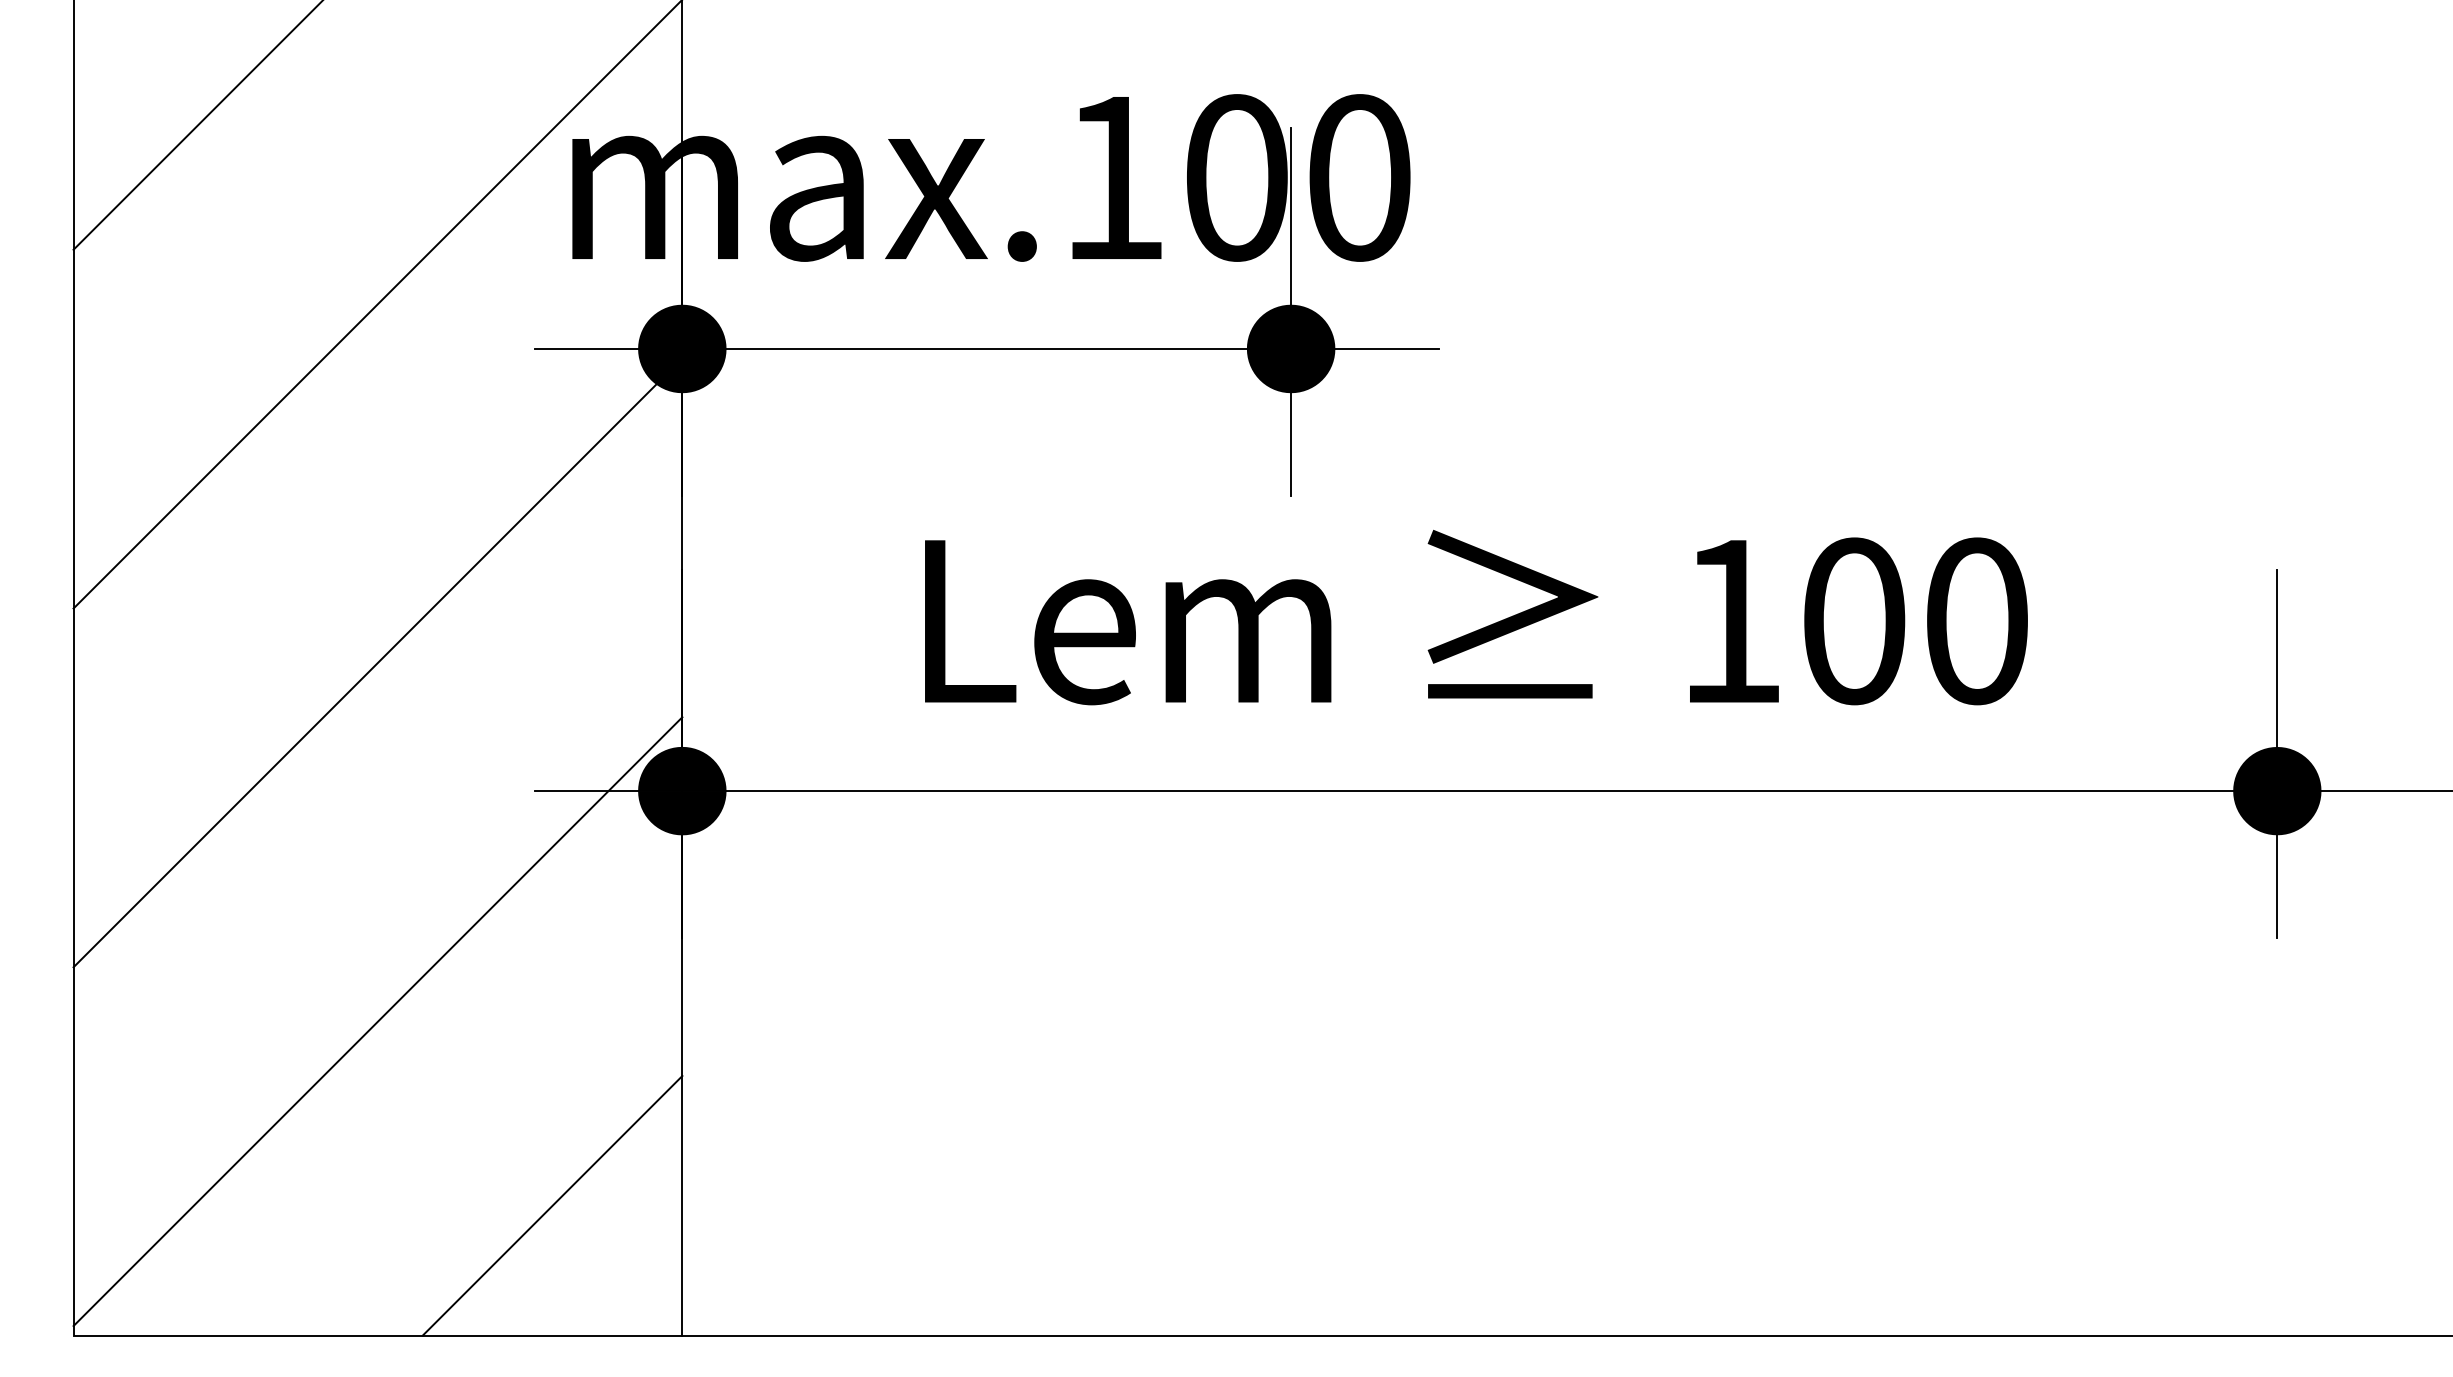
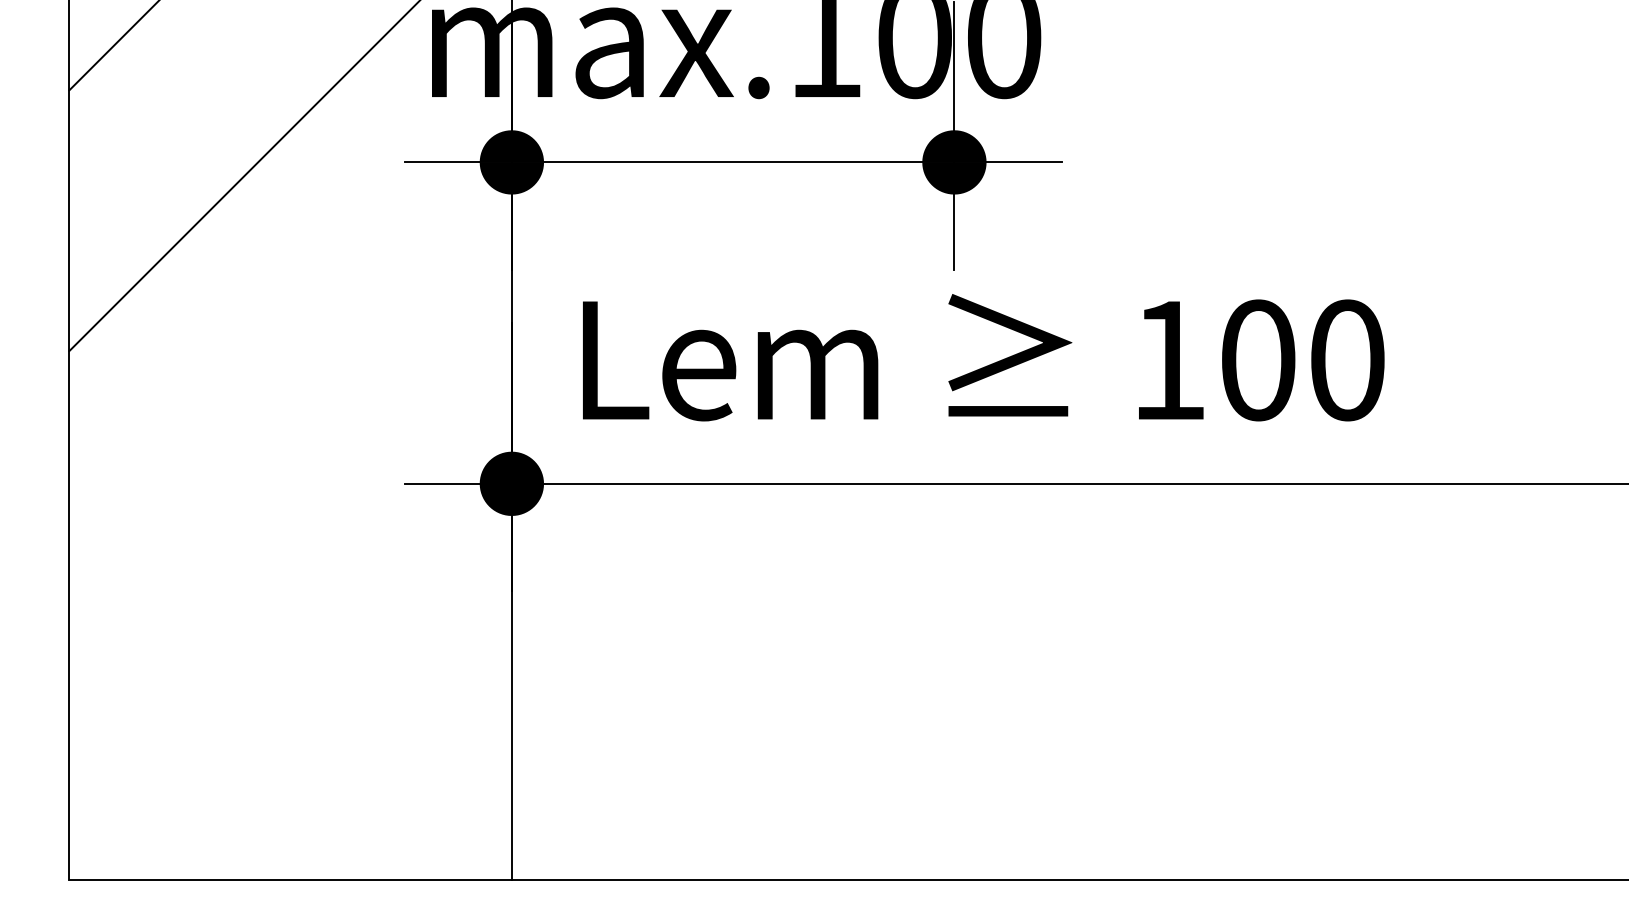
text: (1476, 617) -> (983, 357), moved
line: (377, 662) -> (290, 390), removed
line: (377, 1021) -> (290, 651), removed
line: (552, 1205) -> (417, 785), removed

